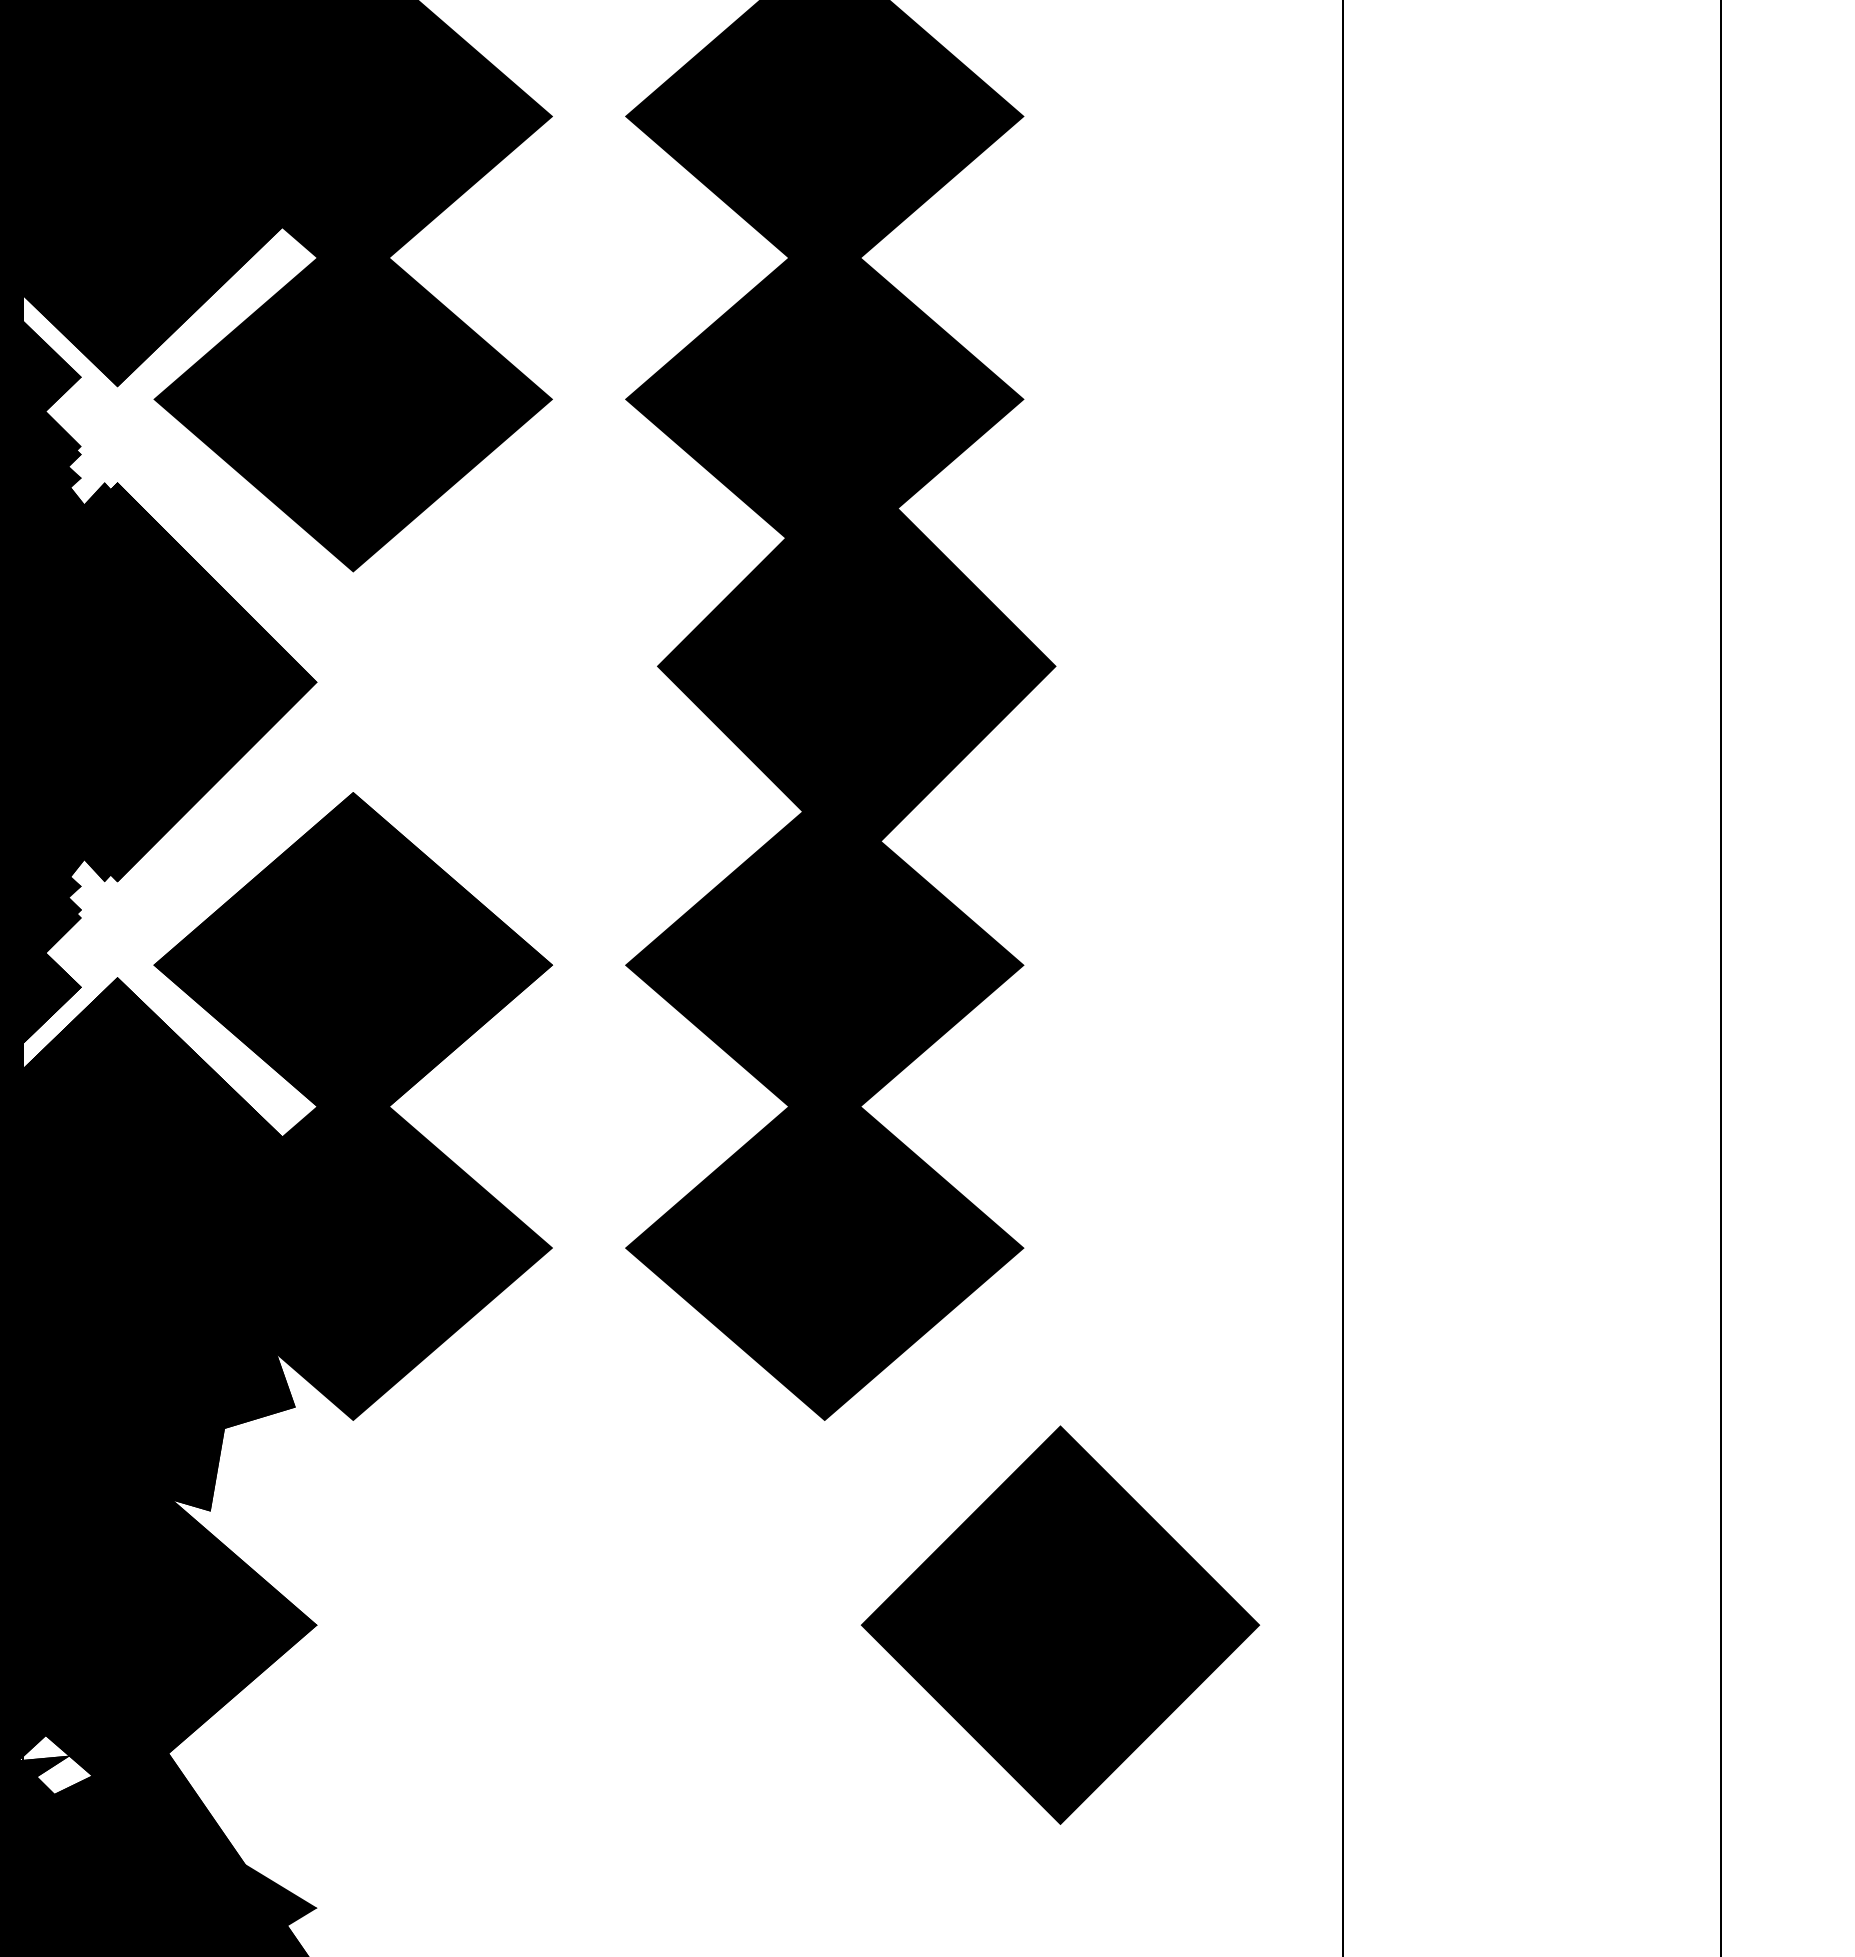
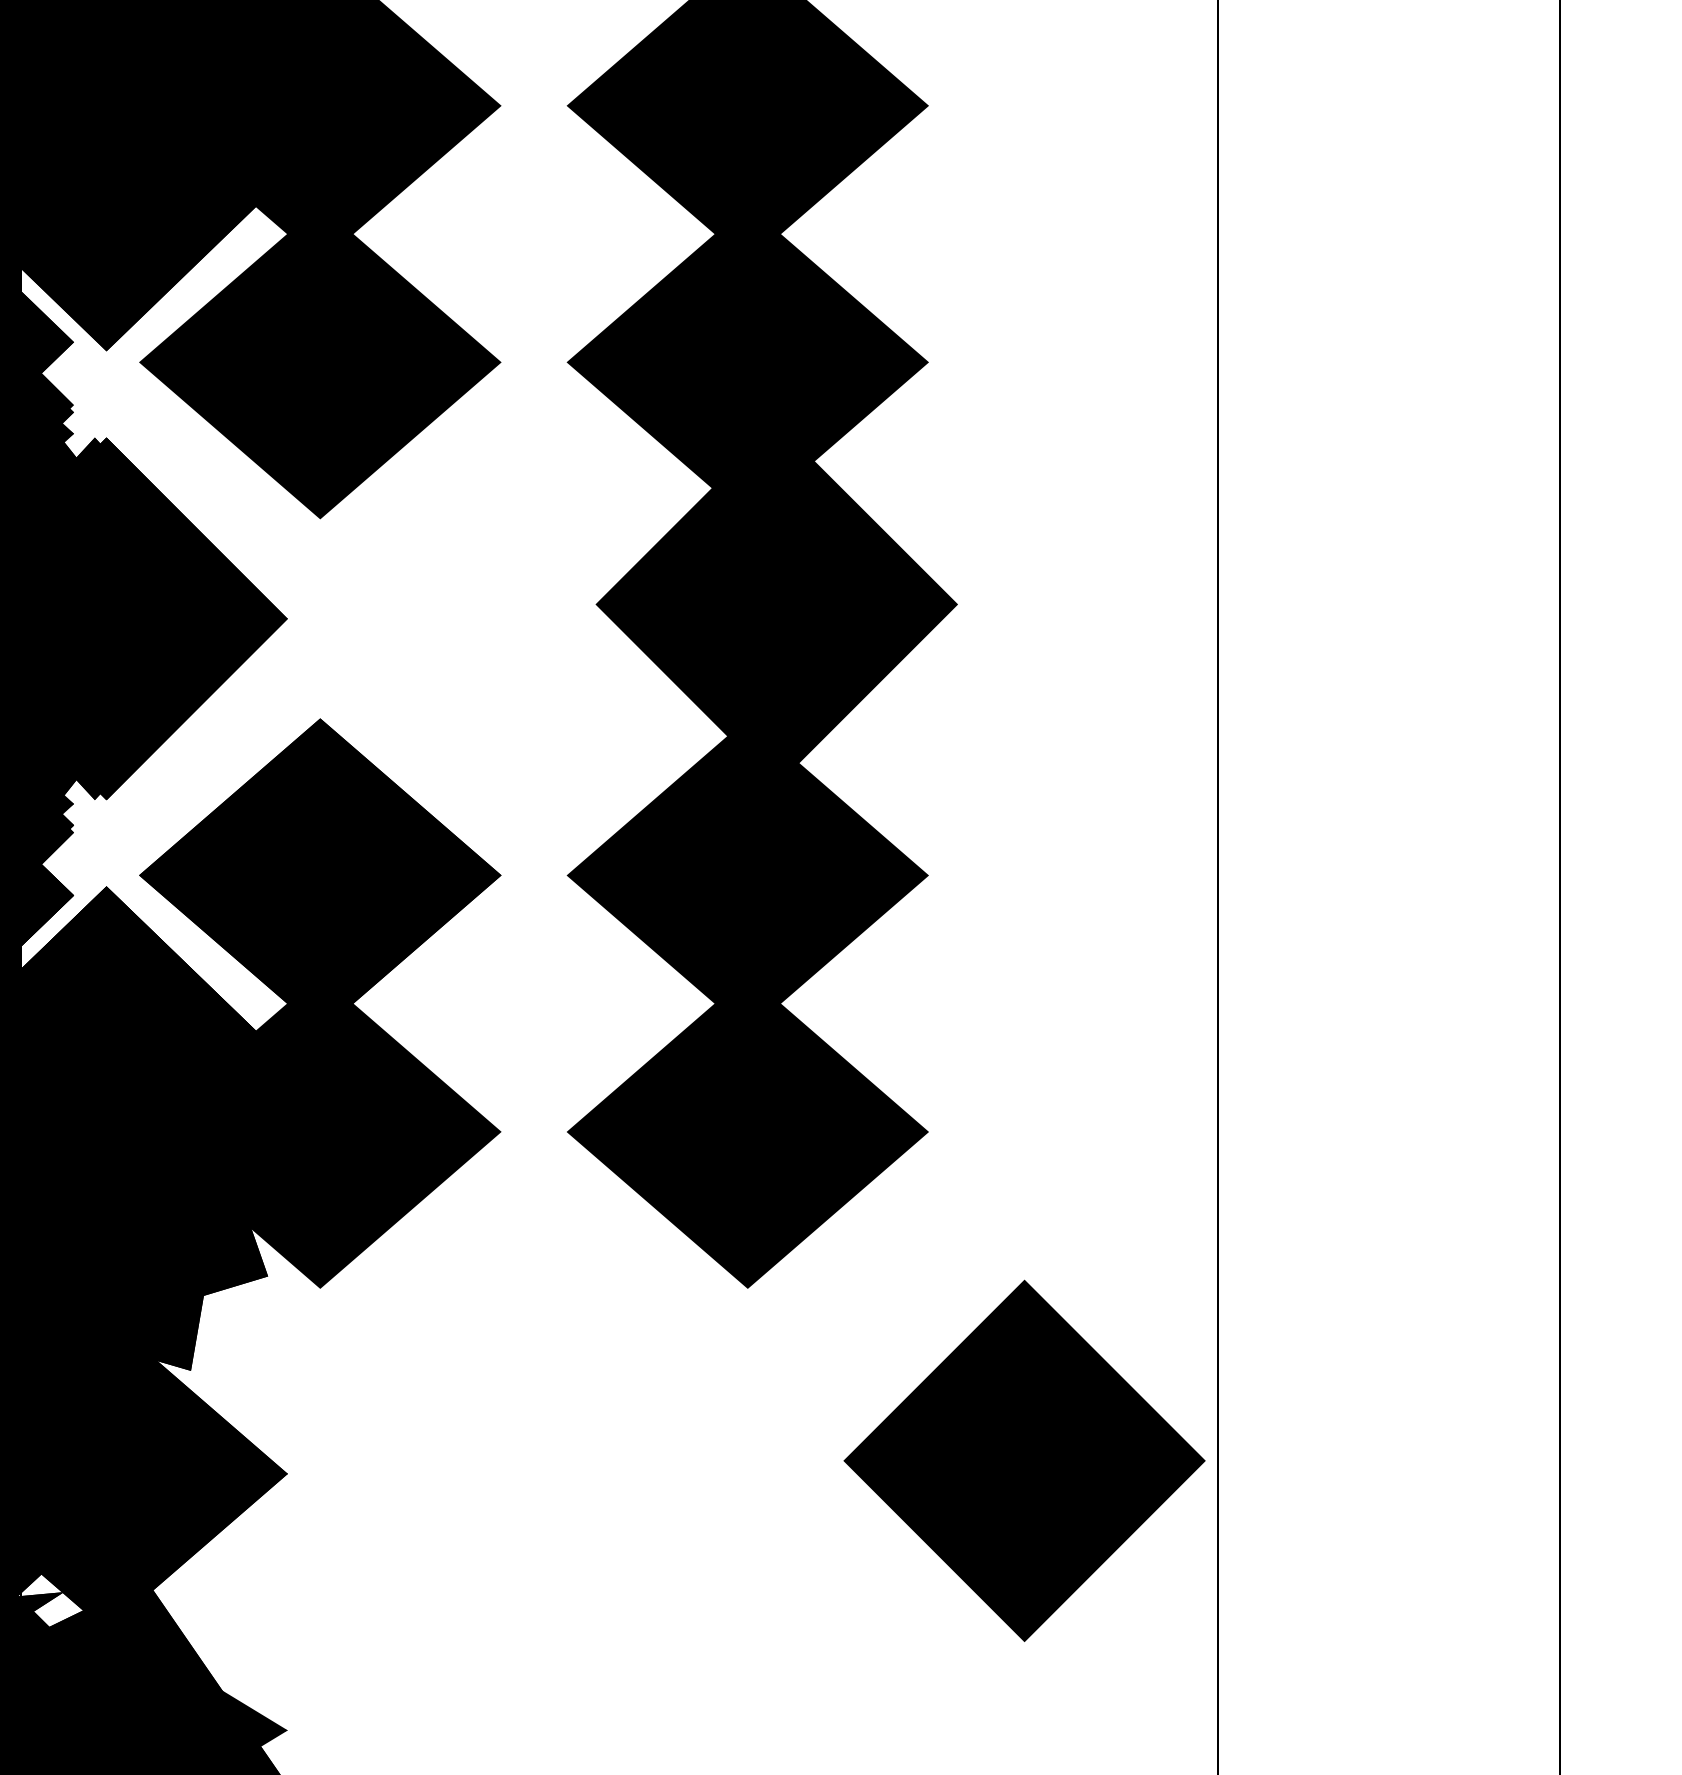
part: (1060, 1624) -> (1024, 1460), moved

